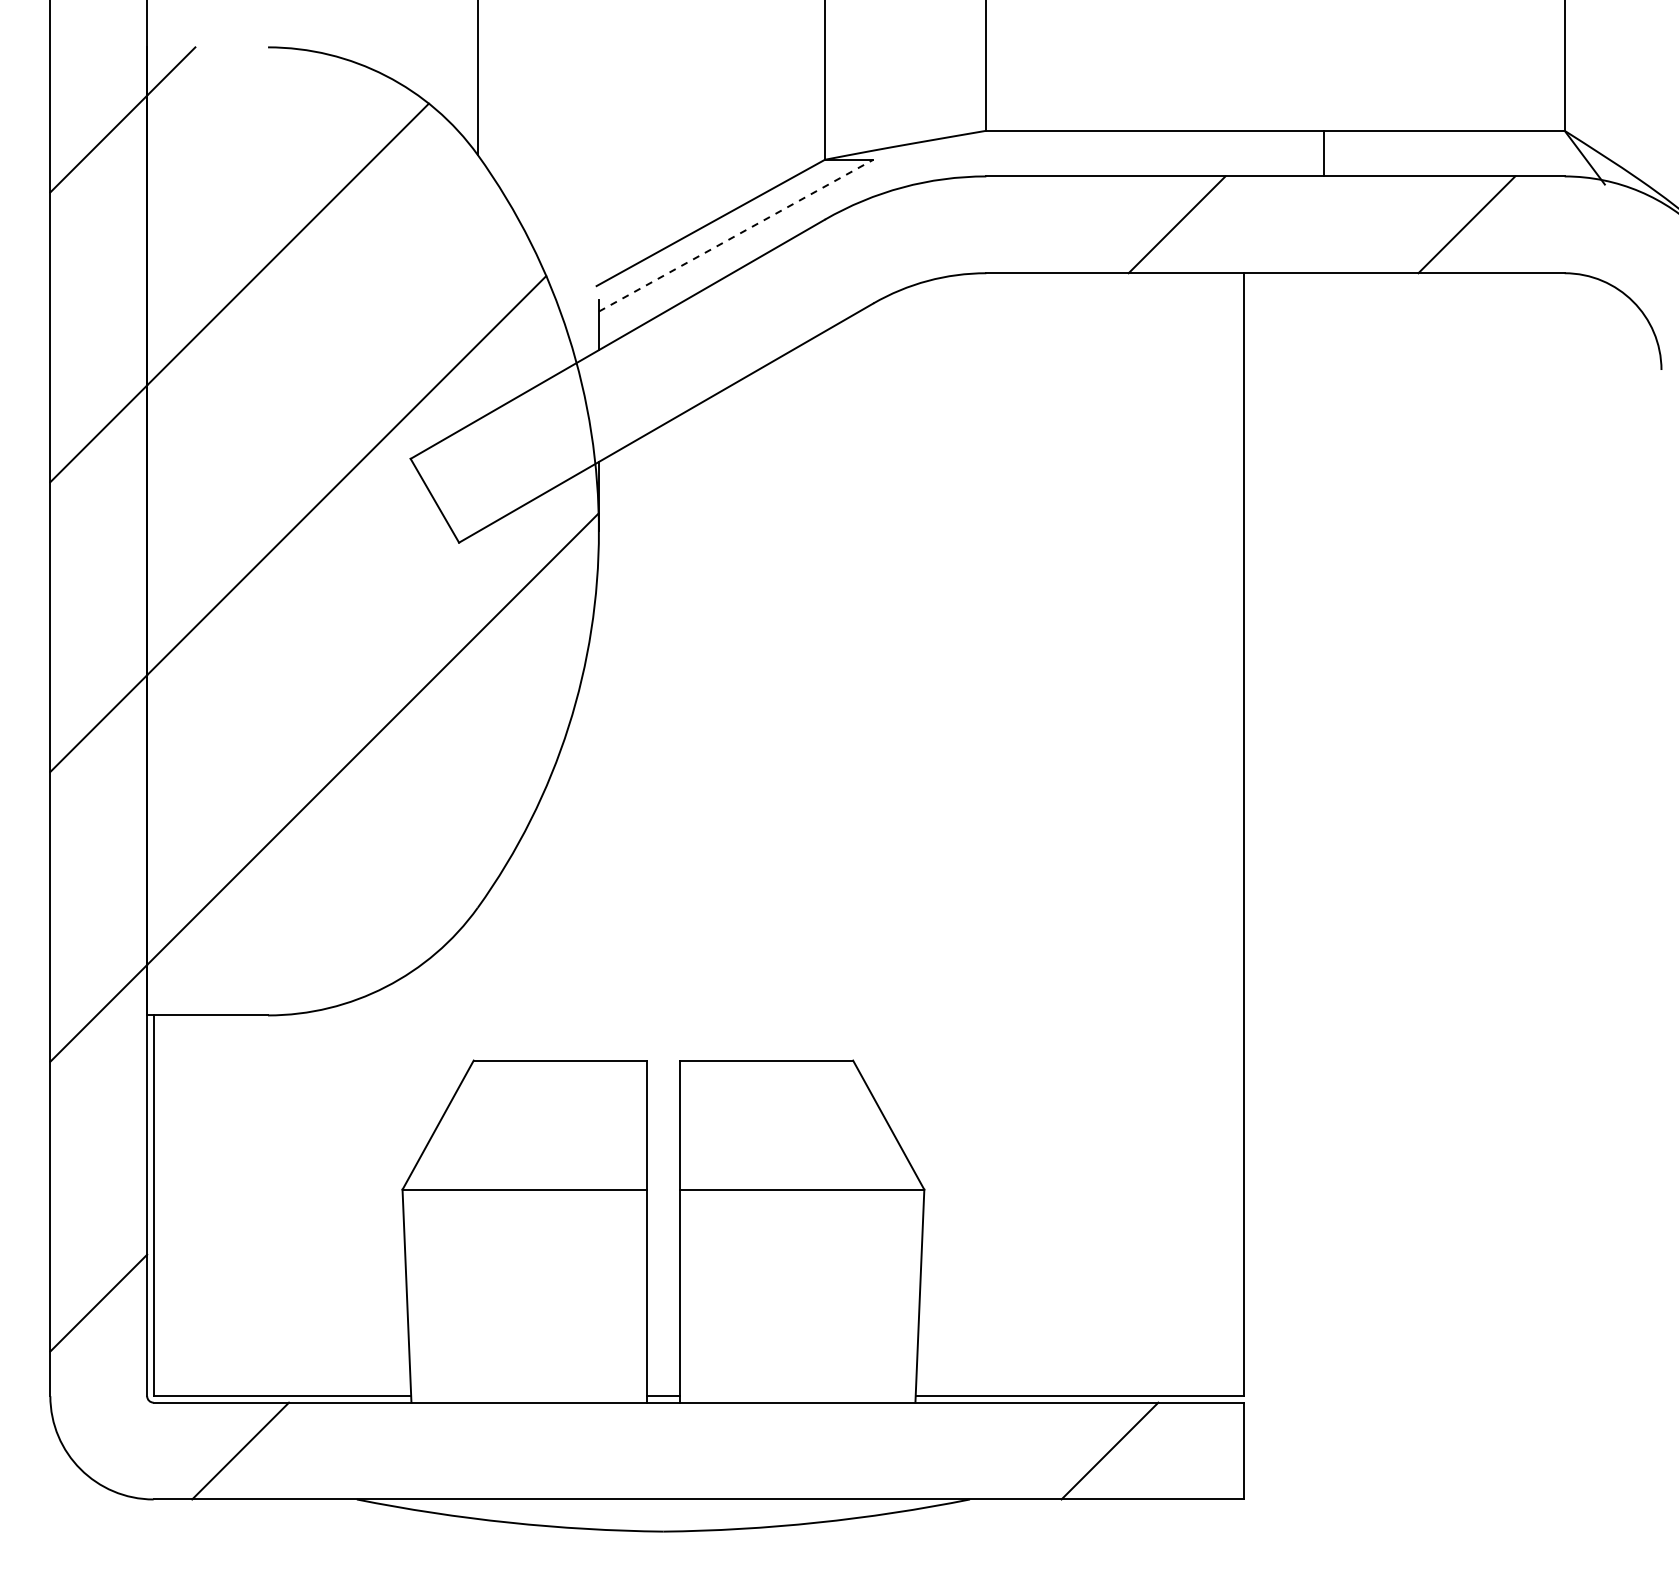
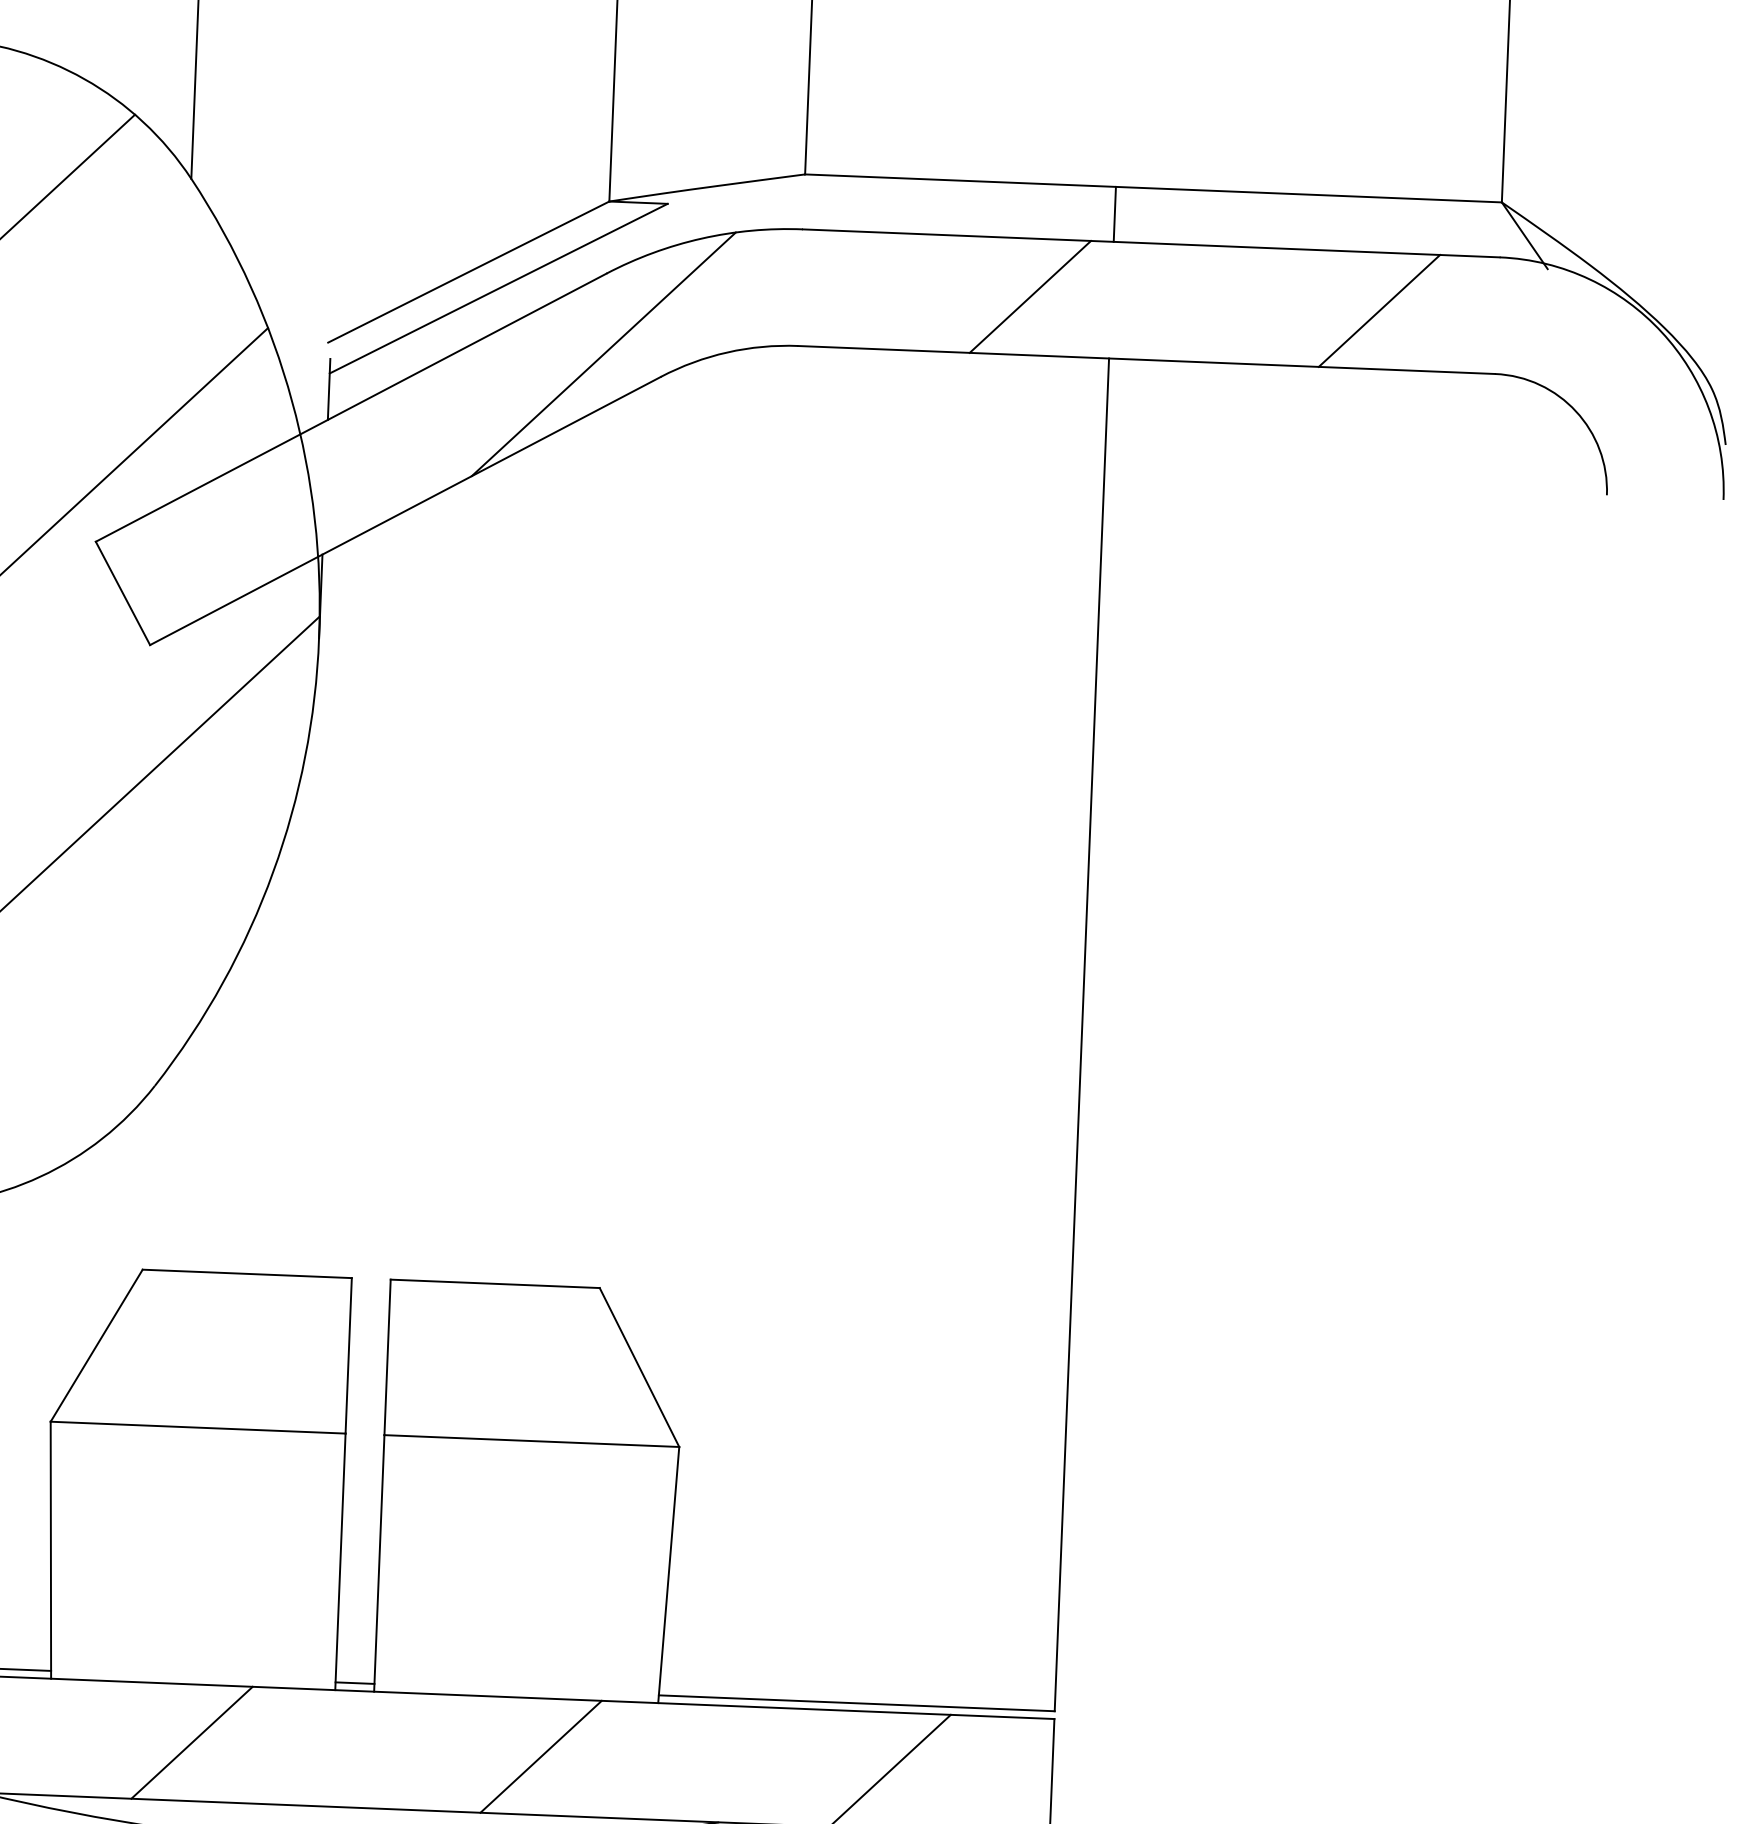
line: (1324, 153) -> (1115, 214), moved
line: (736, 235) -> (499, 288), dashed -> solid
line: (825, 286) -> (603, 354), added
line: (529, 1450) -> (191, 1742), added
line: (819, 1450) -> (540, 1756), added

